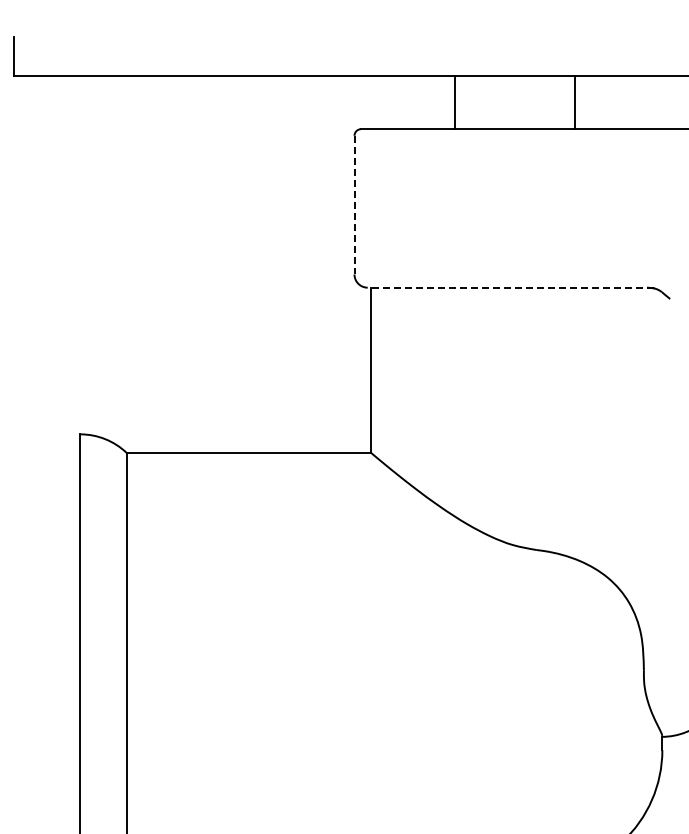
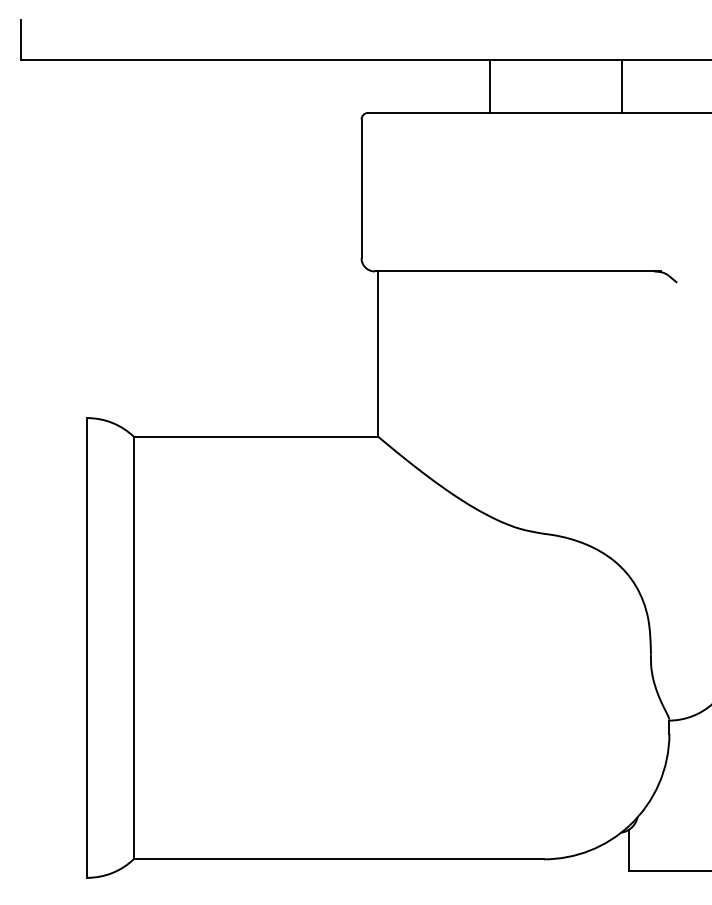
line: (455, 102) -> (490, 86), moved
line: (575, 102) -> (622, 86), moved
line: (354, 205) -> (361, 189), dashed -> solid
line: (510, 287) -> (517, 271), dashed -> solid

